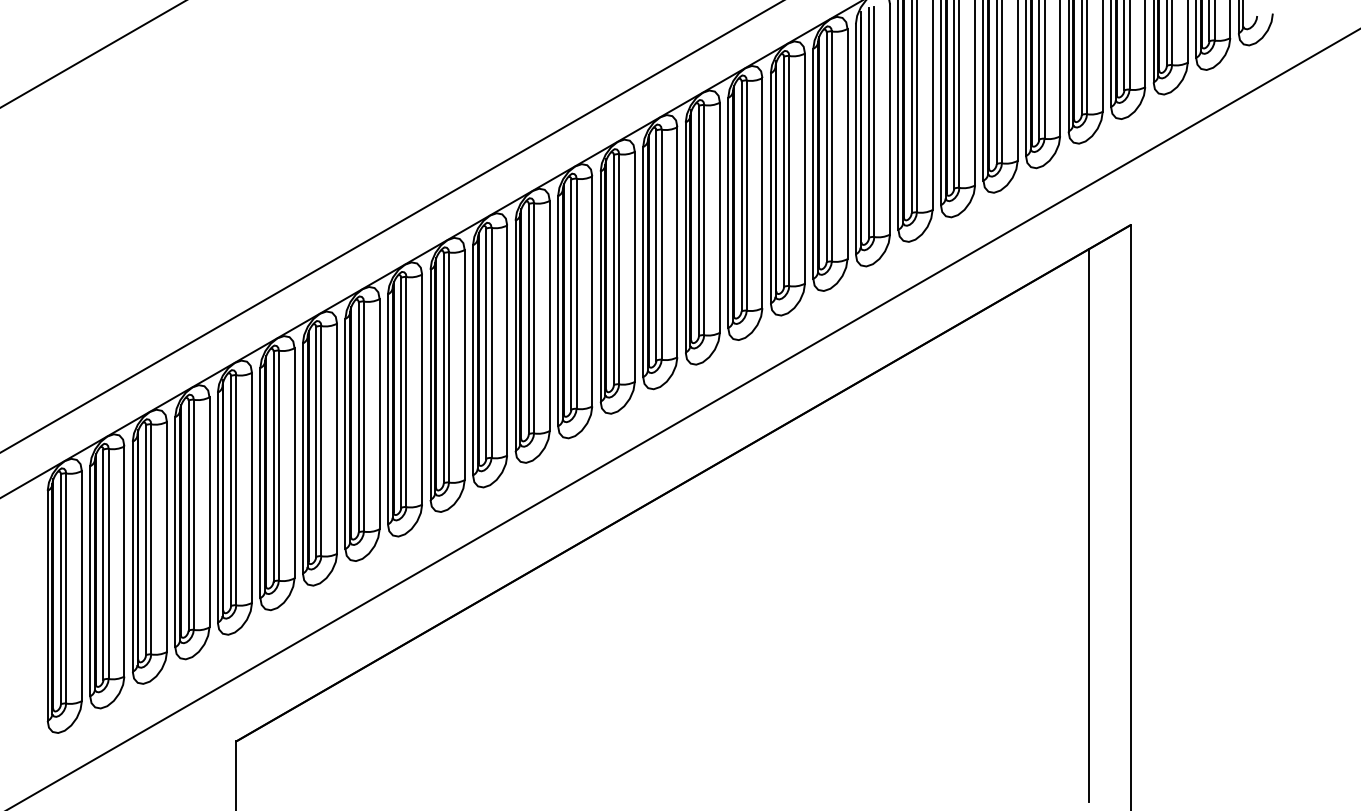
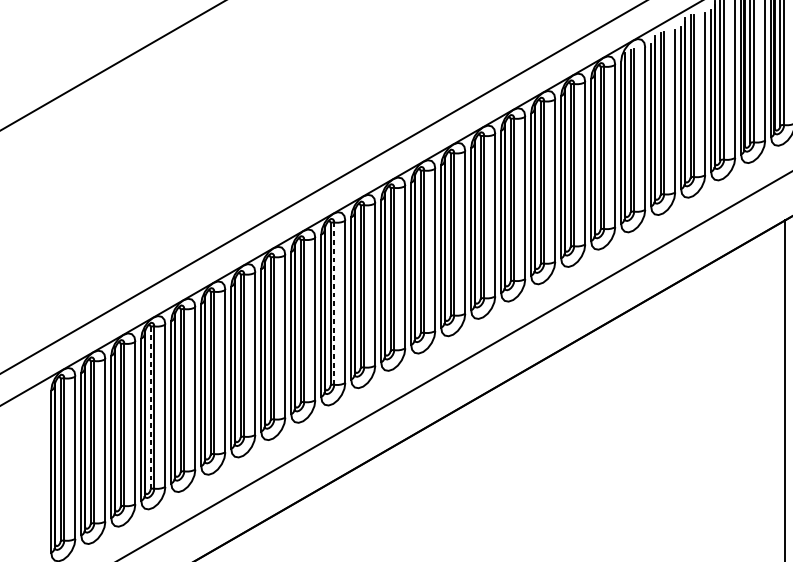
line: (449, 368) -> (334, 304), solid -> dashed
line: (188, 515) -> (150, 407), solid -> dashed

